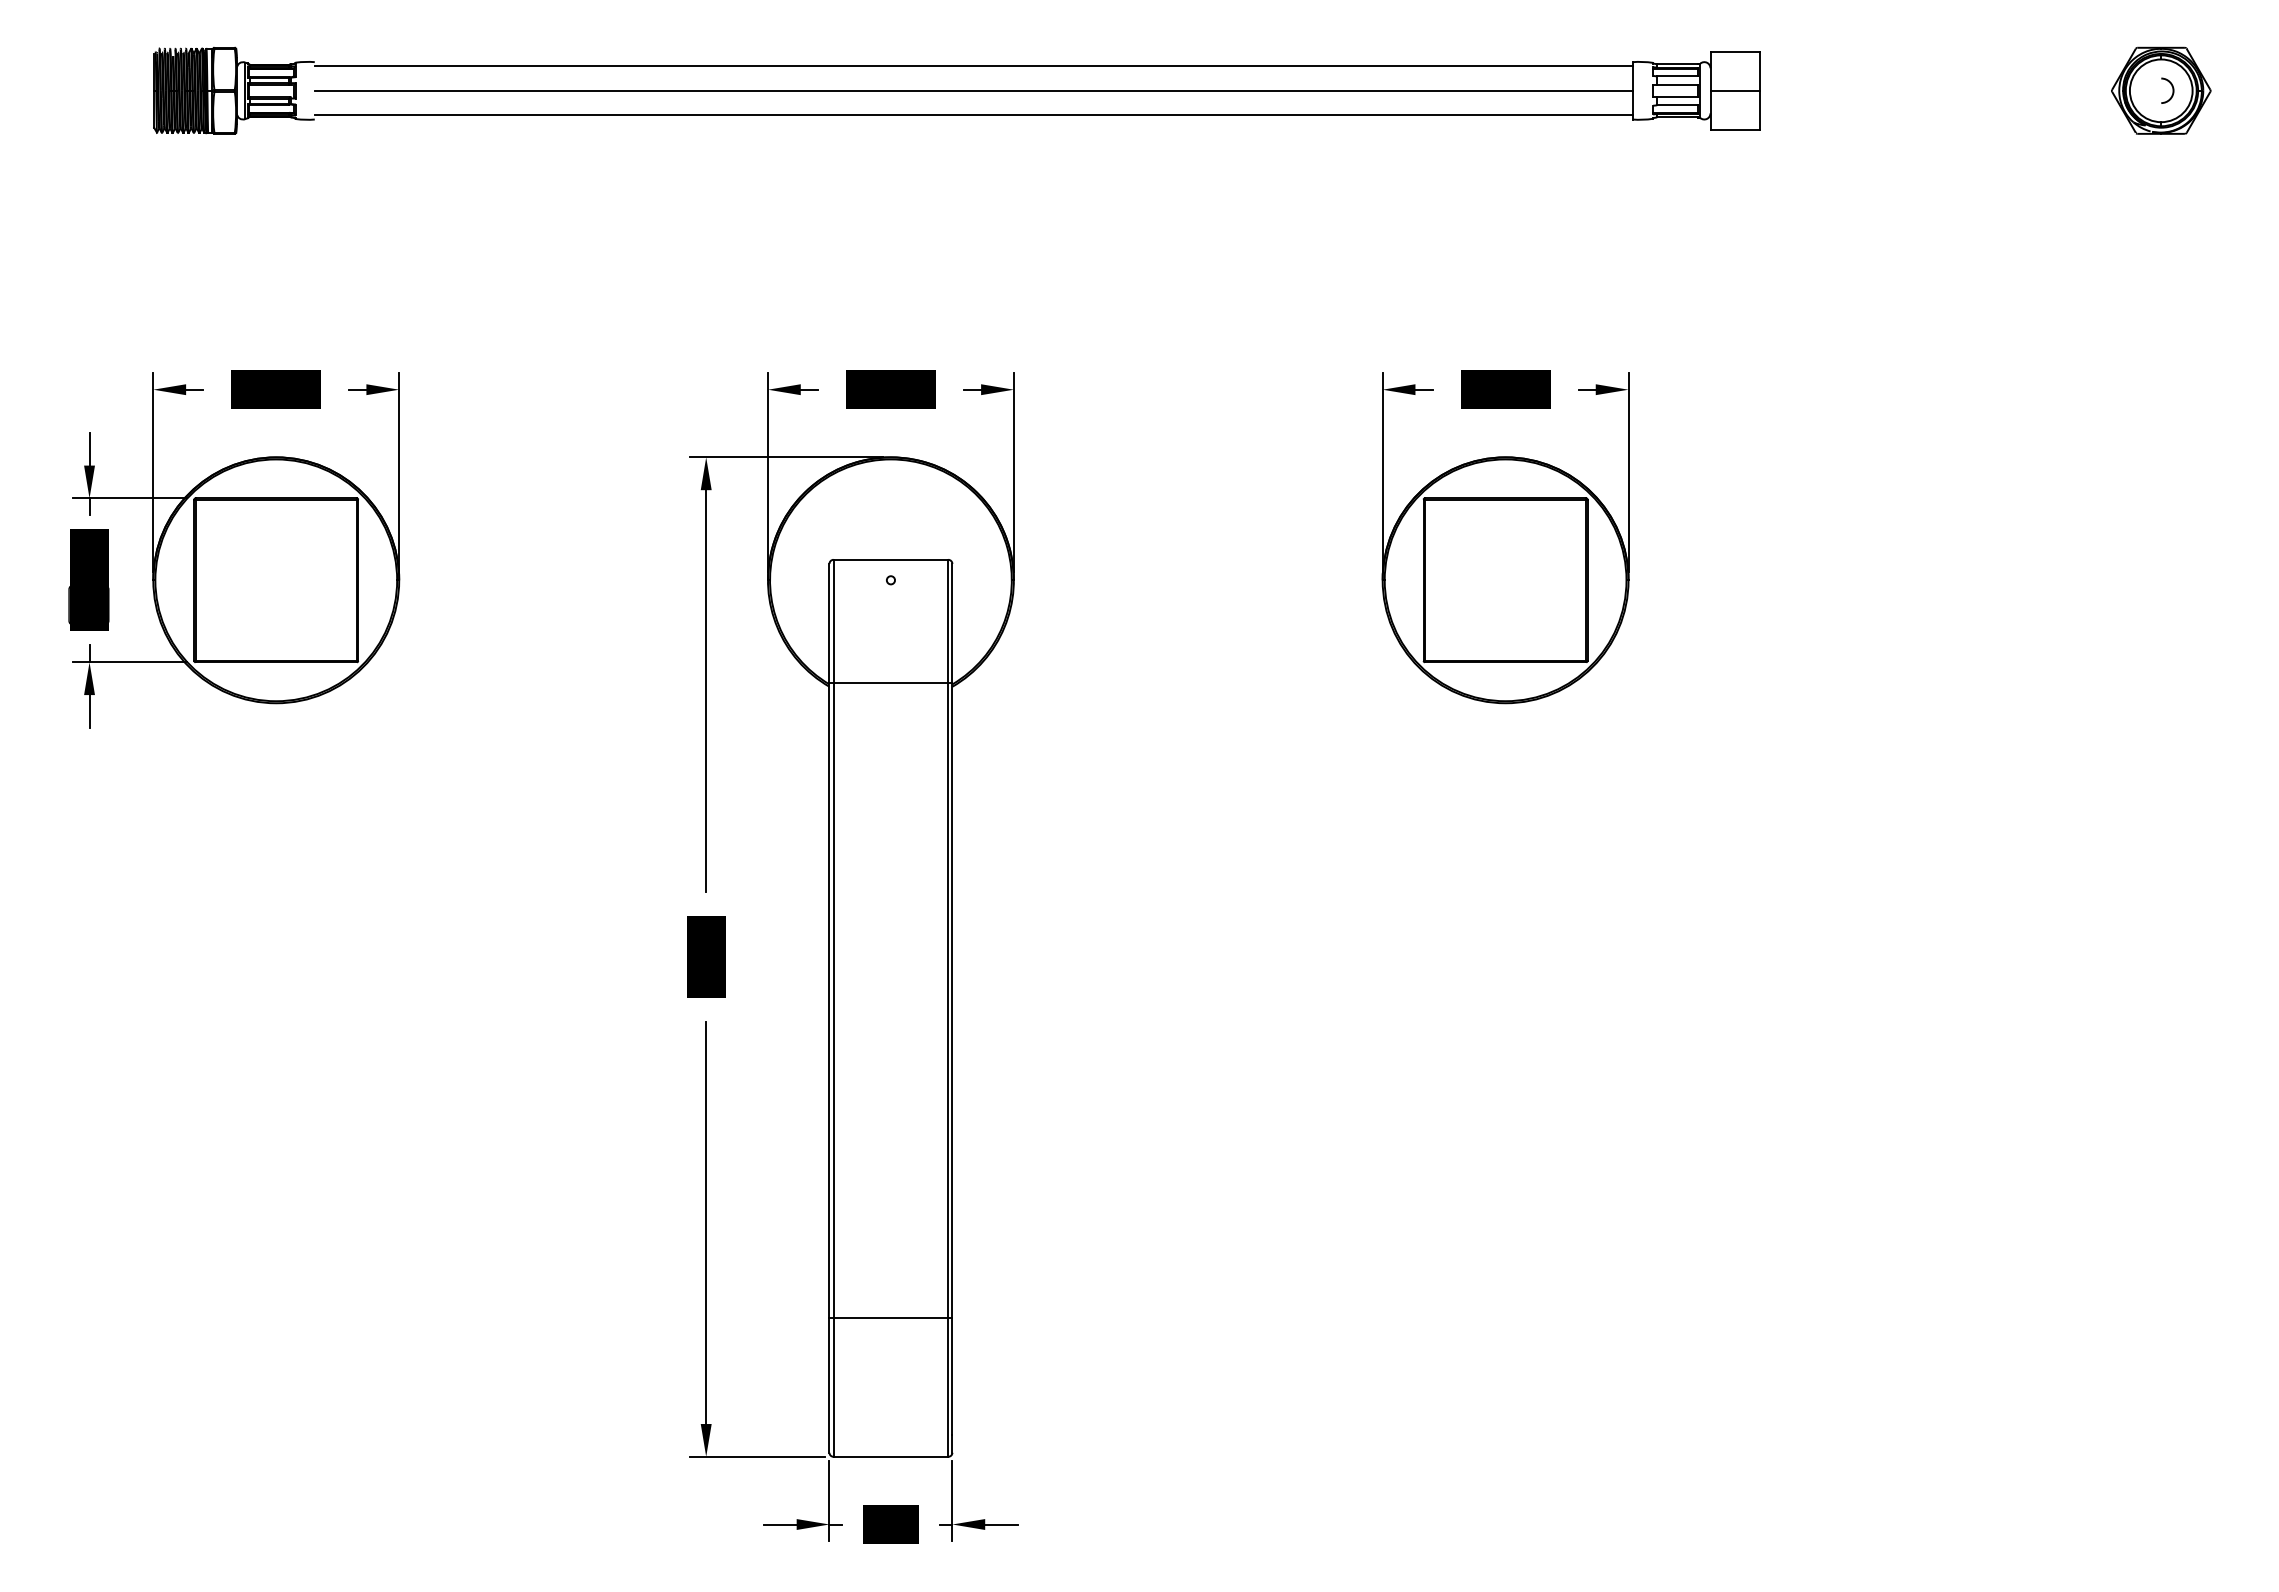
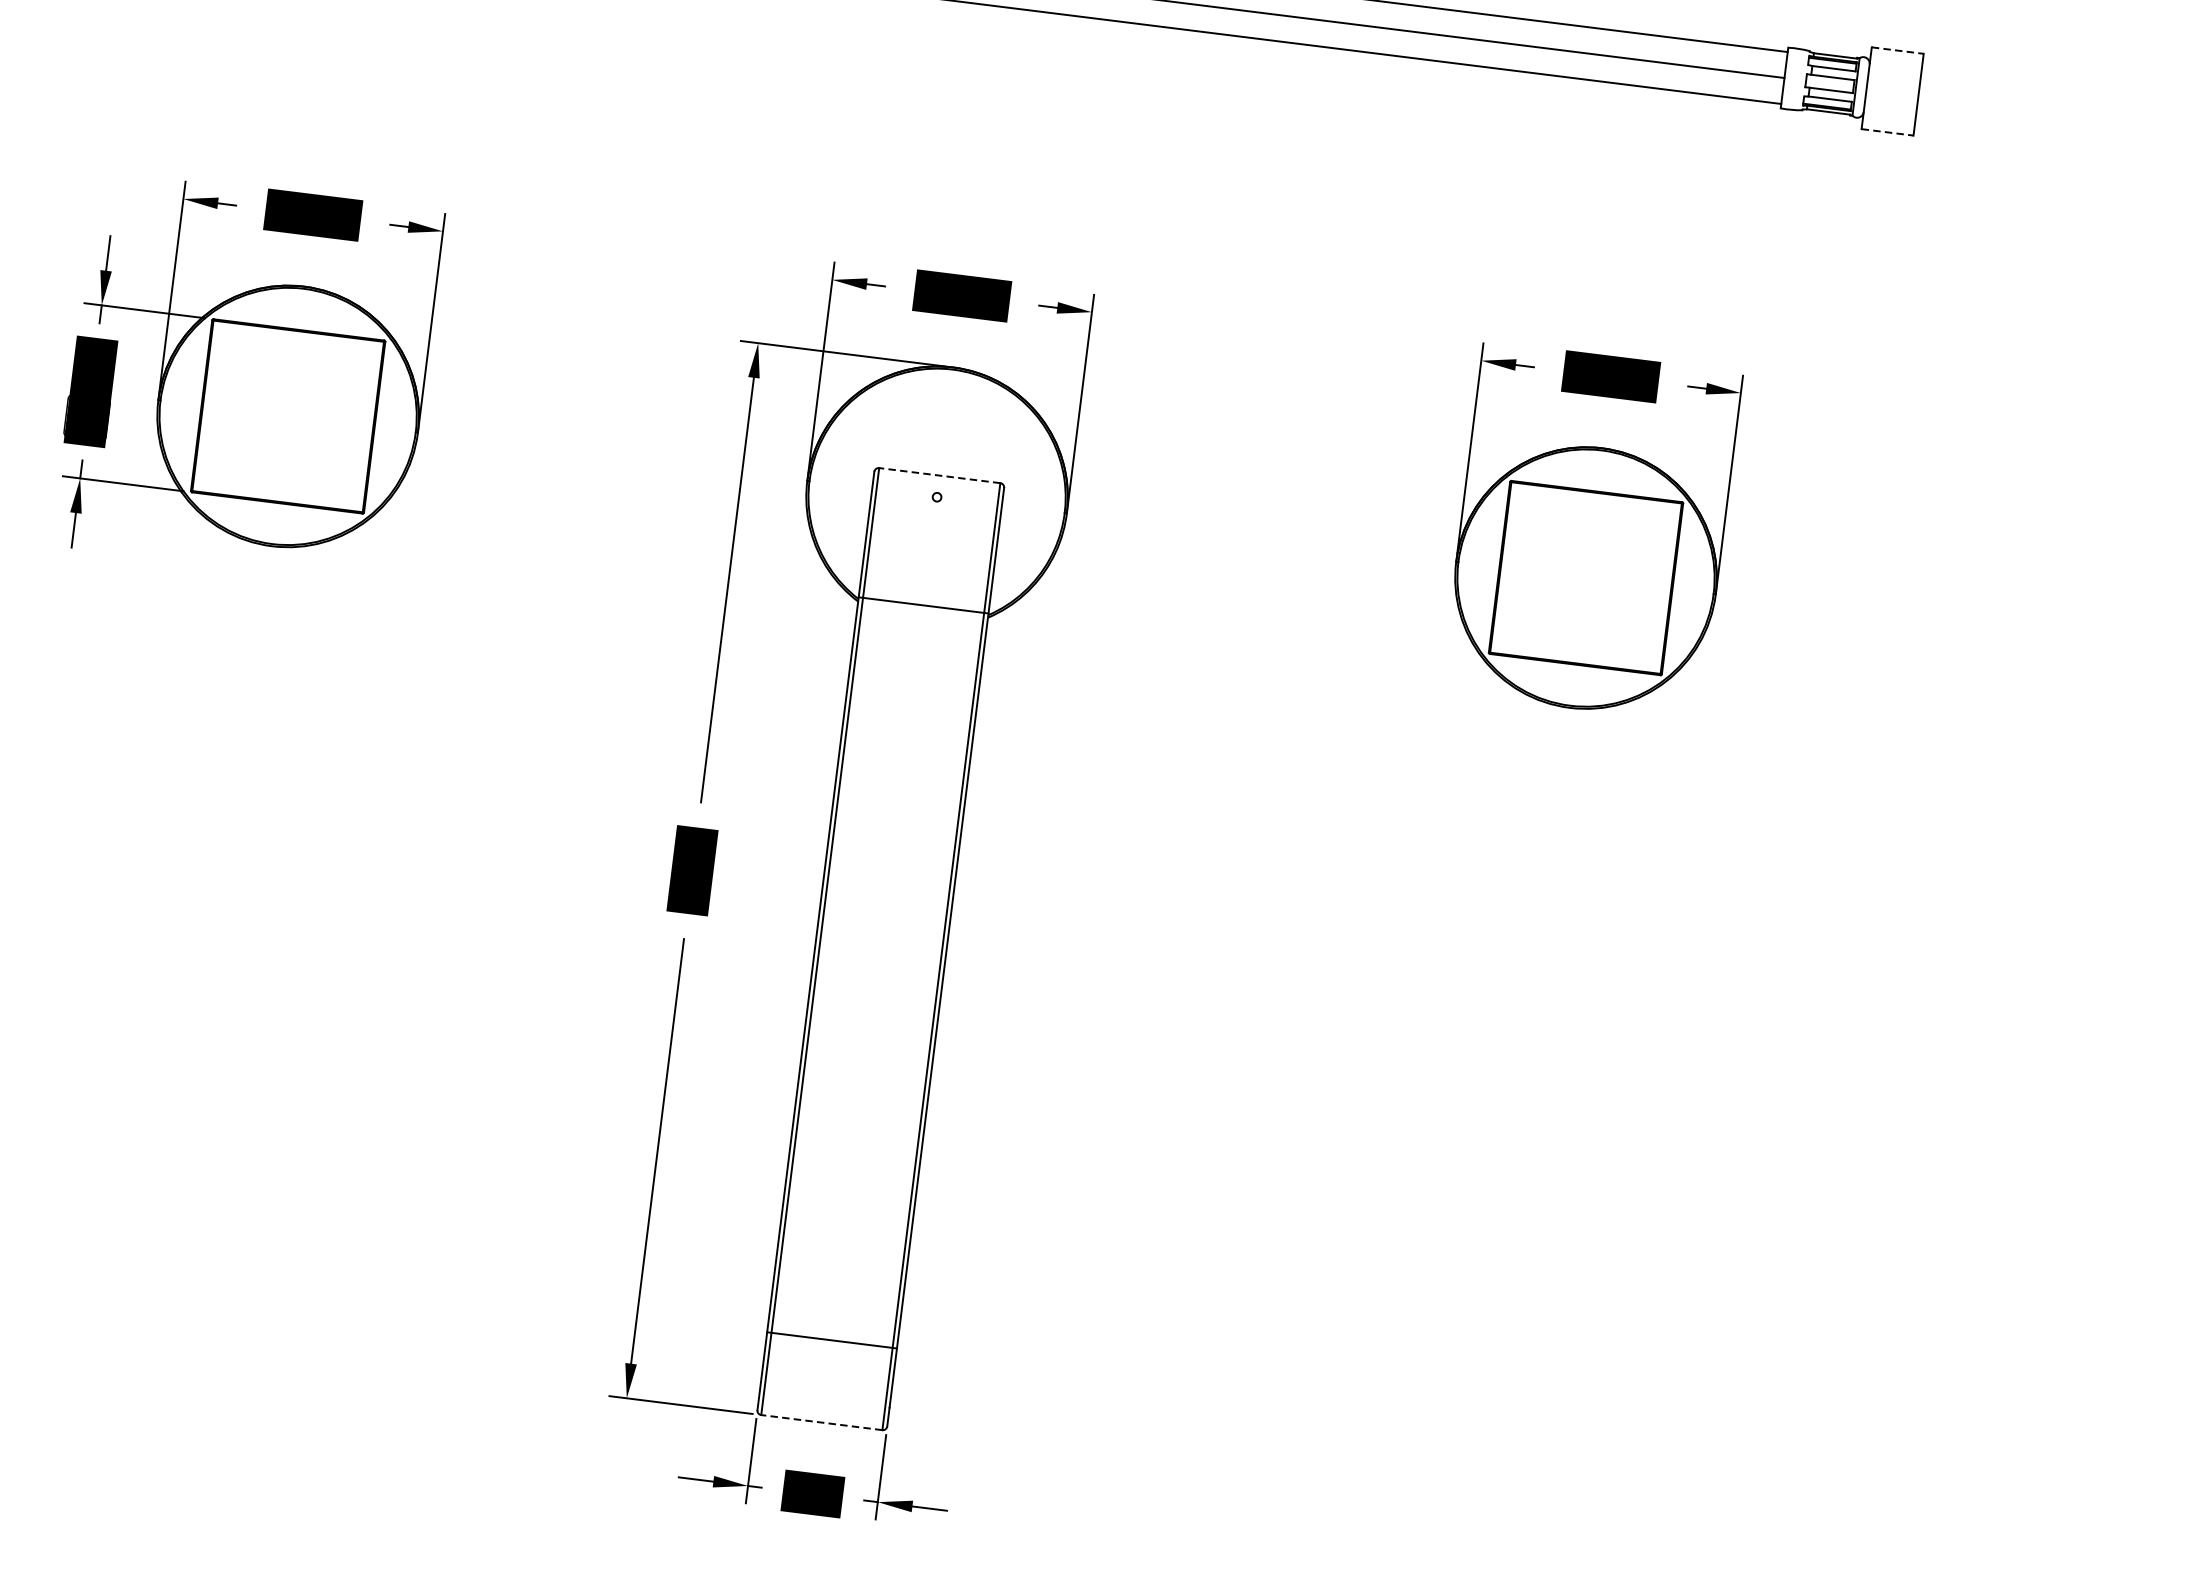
line: (1735, 52) -> (1898, 51), solid -> dashed
line: (1734, 90) -> (1892, 91), removed
line: (1735, 129) -> (1888, 132), solid -> dashed
line: (890, 559) -> (939, 475), solid -> dashed
line: (890, 1317) -> (831, 1339), moved
line: (890, 1456) -> (821, 1422), solid -> dashed

